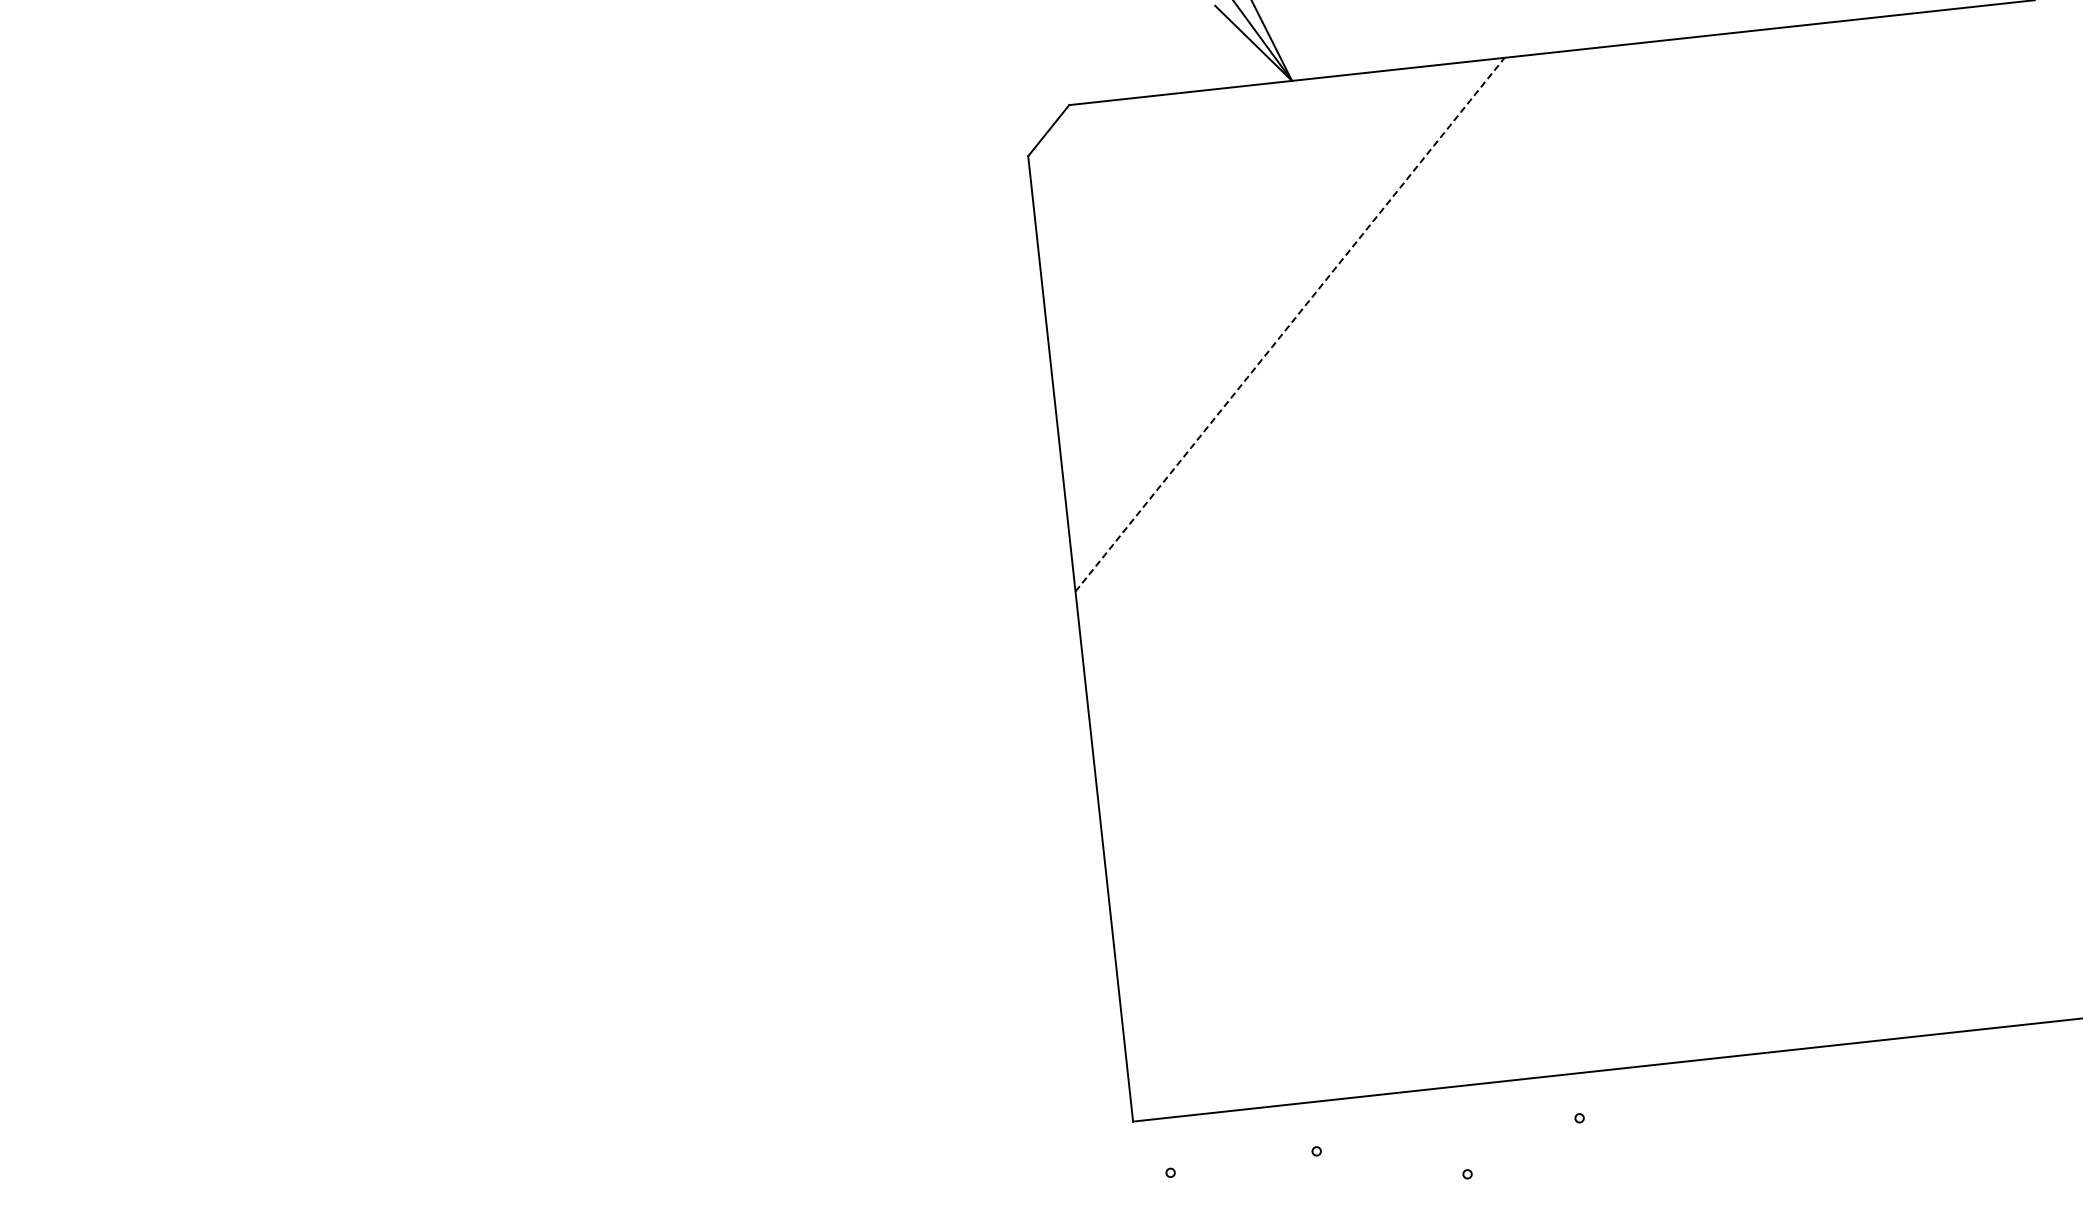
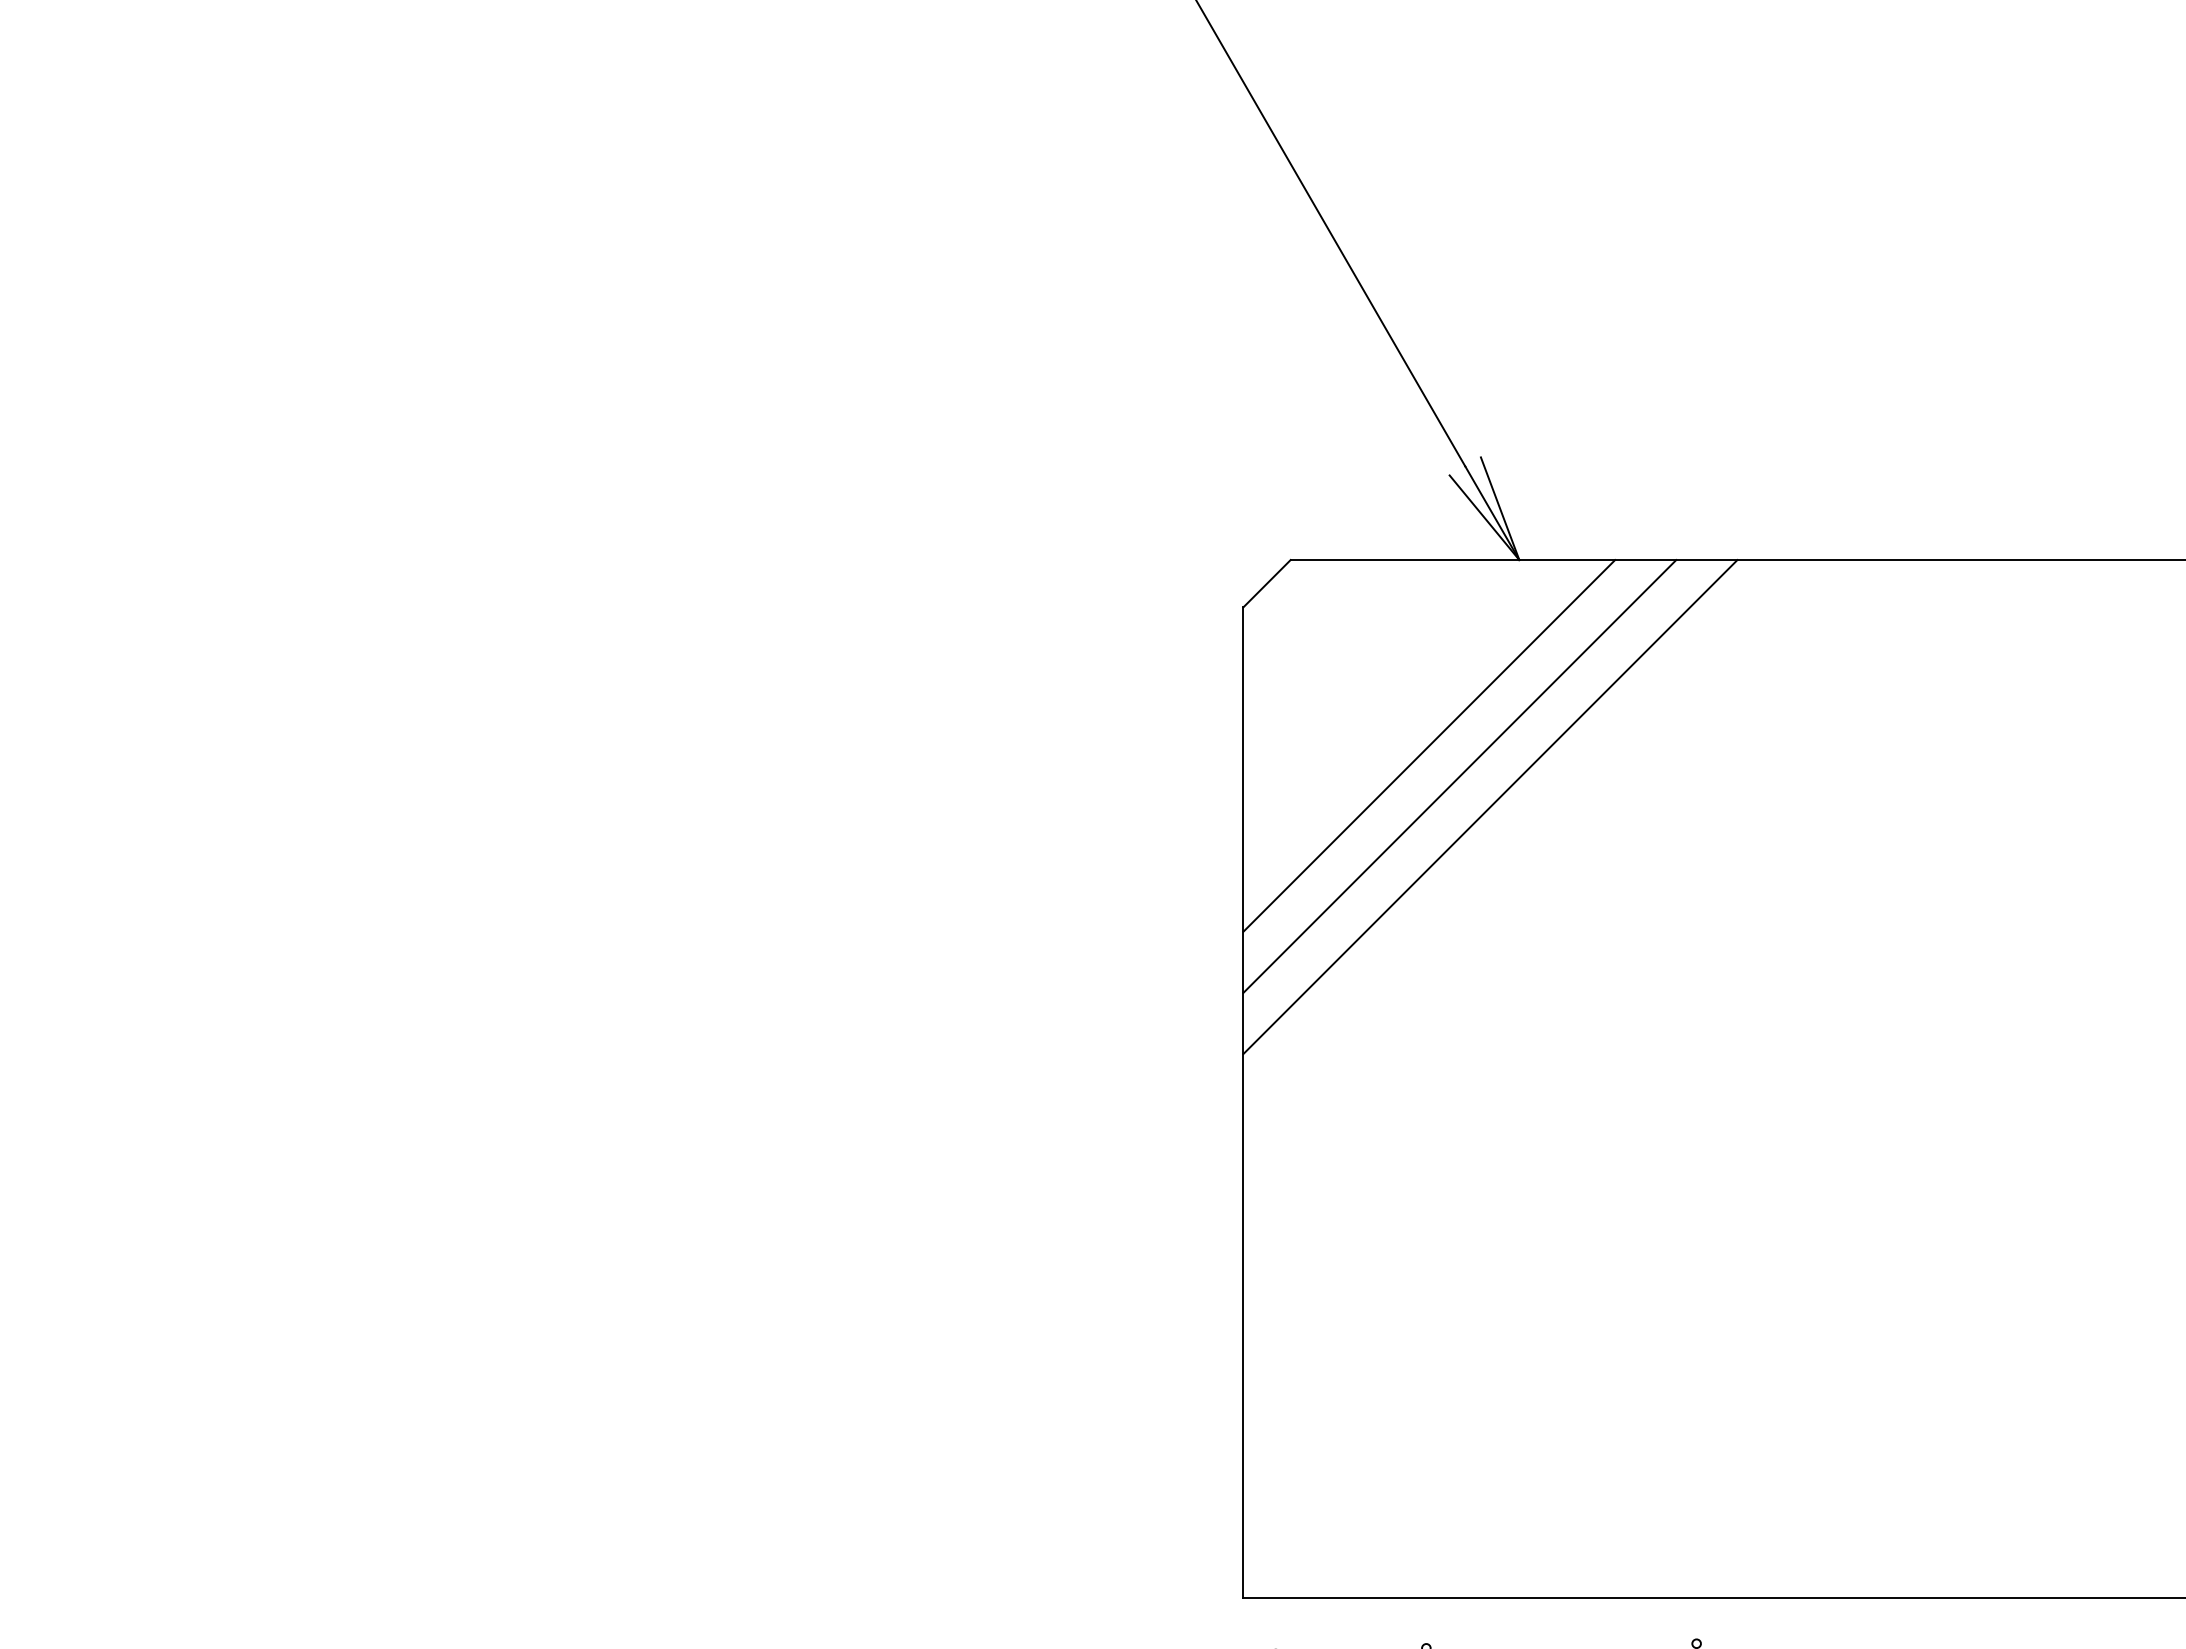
line: (1224, 271) -> (1429, 745), added
line: (1256, 298) -> (1459, 776), added
line: (1290, 324) -> (1490, 806), dashed -> solid

